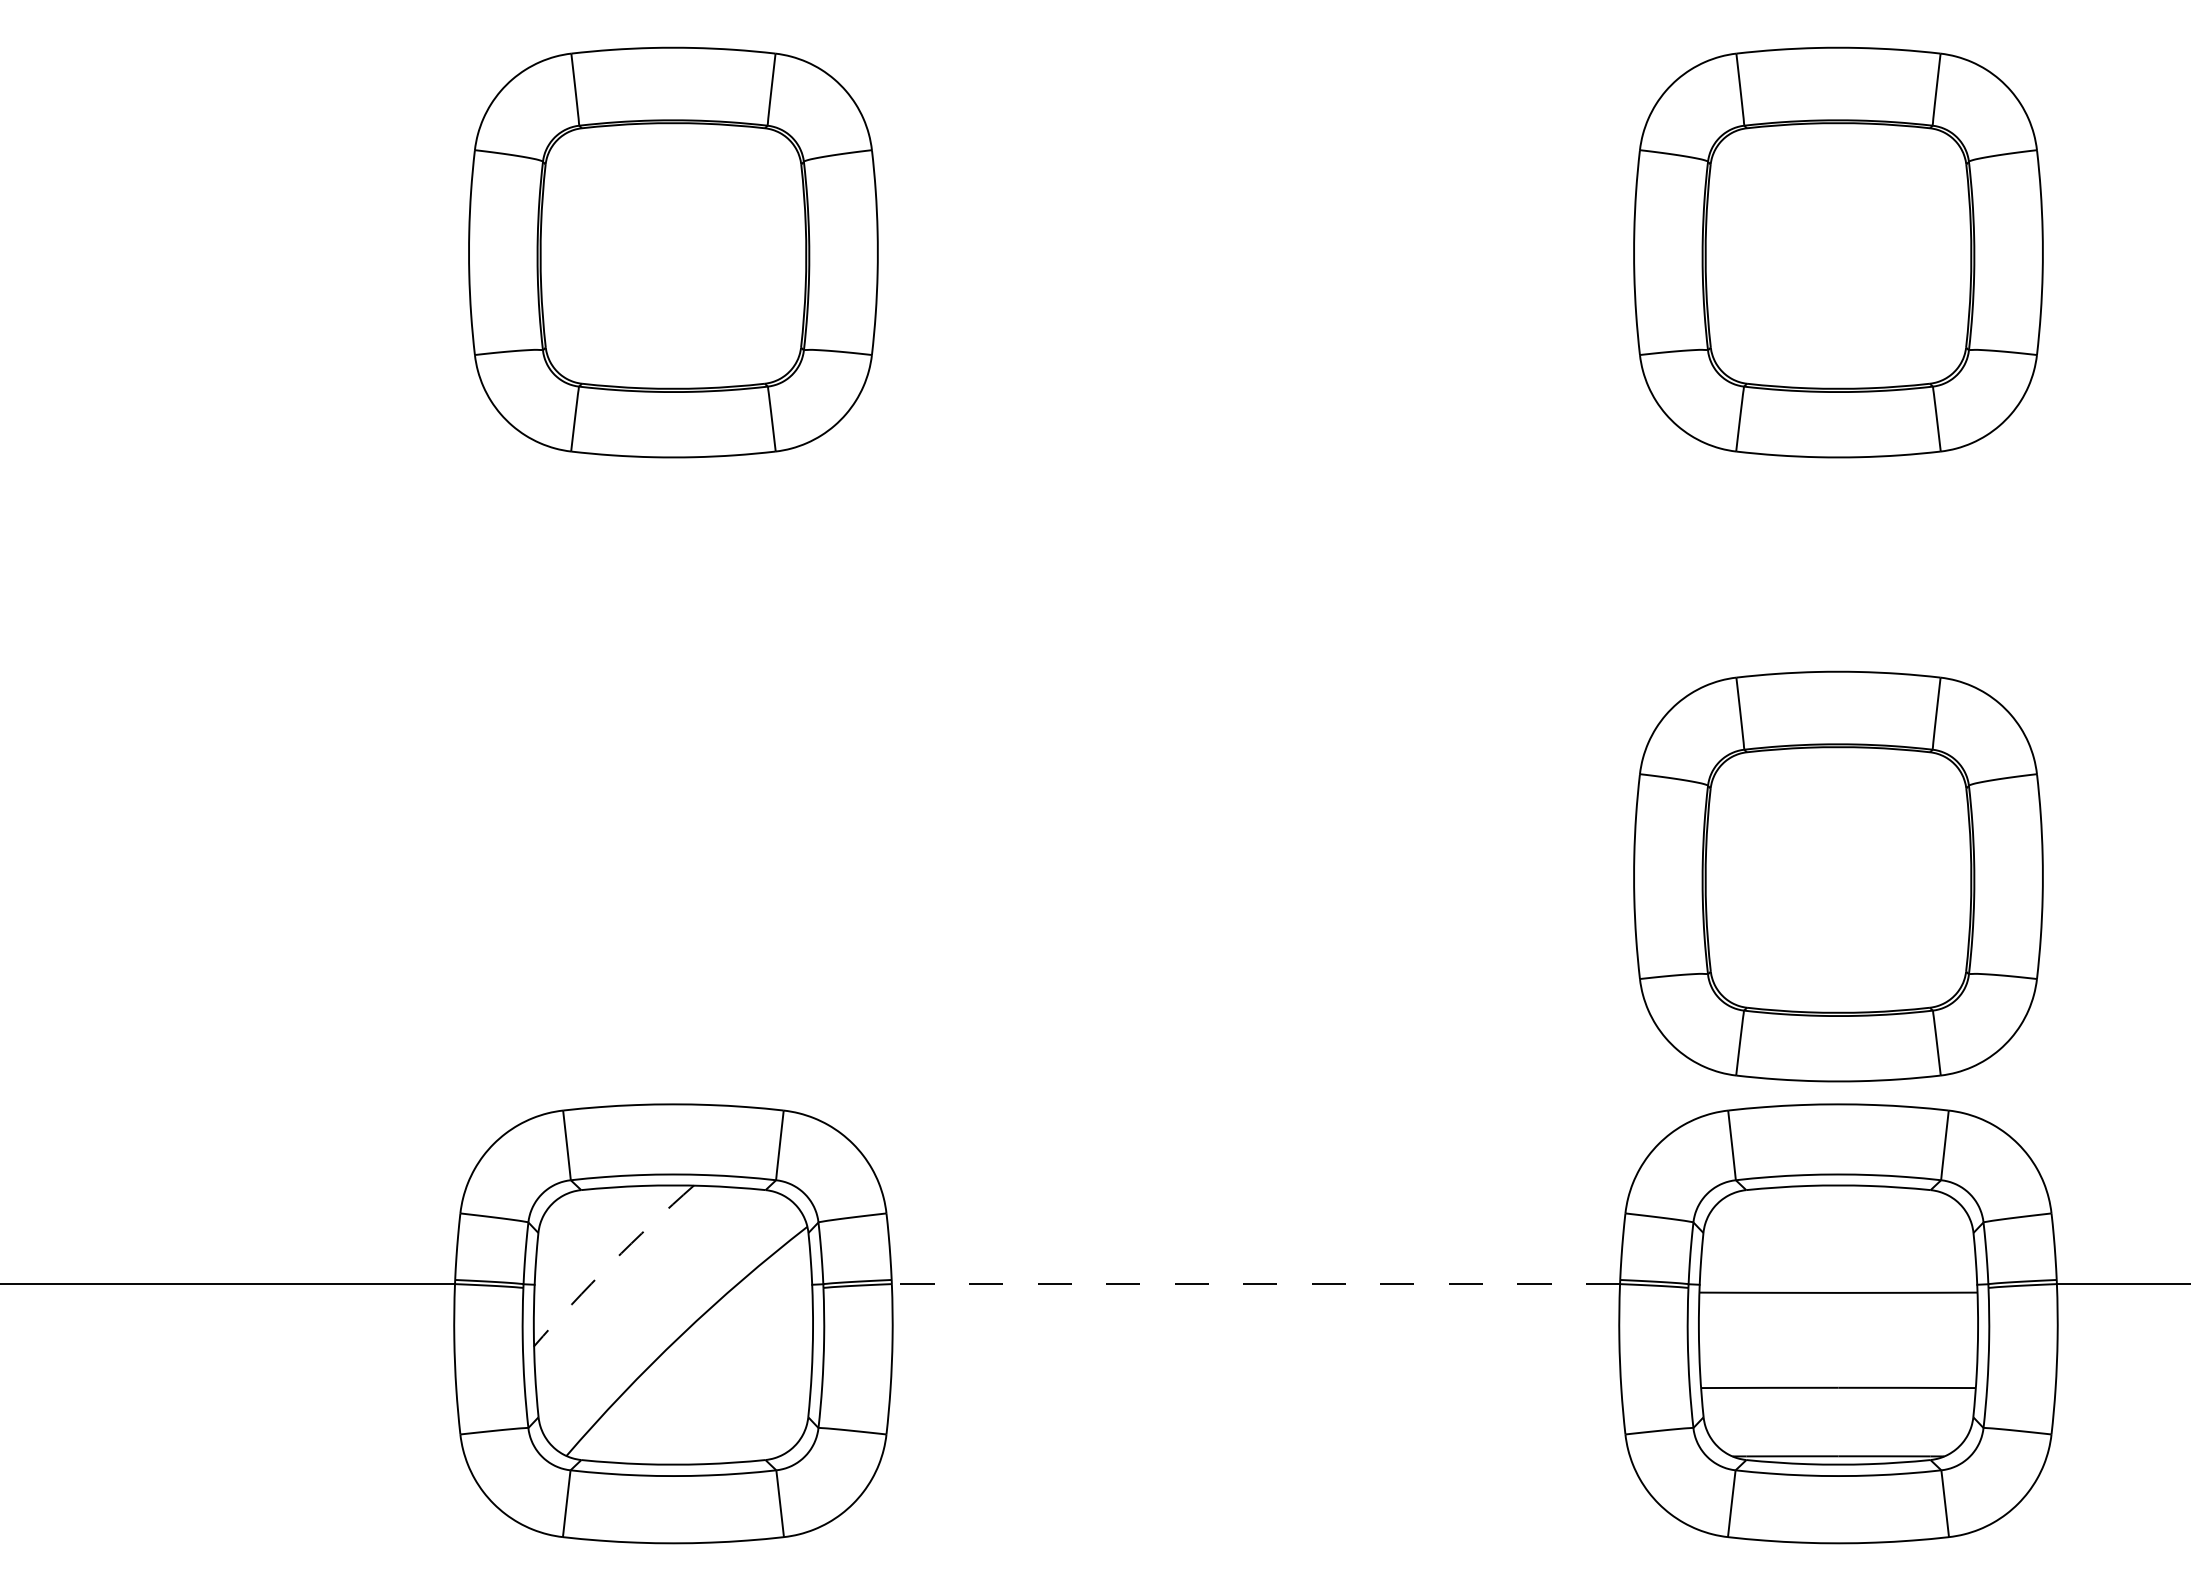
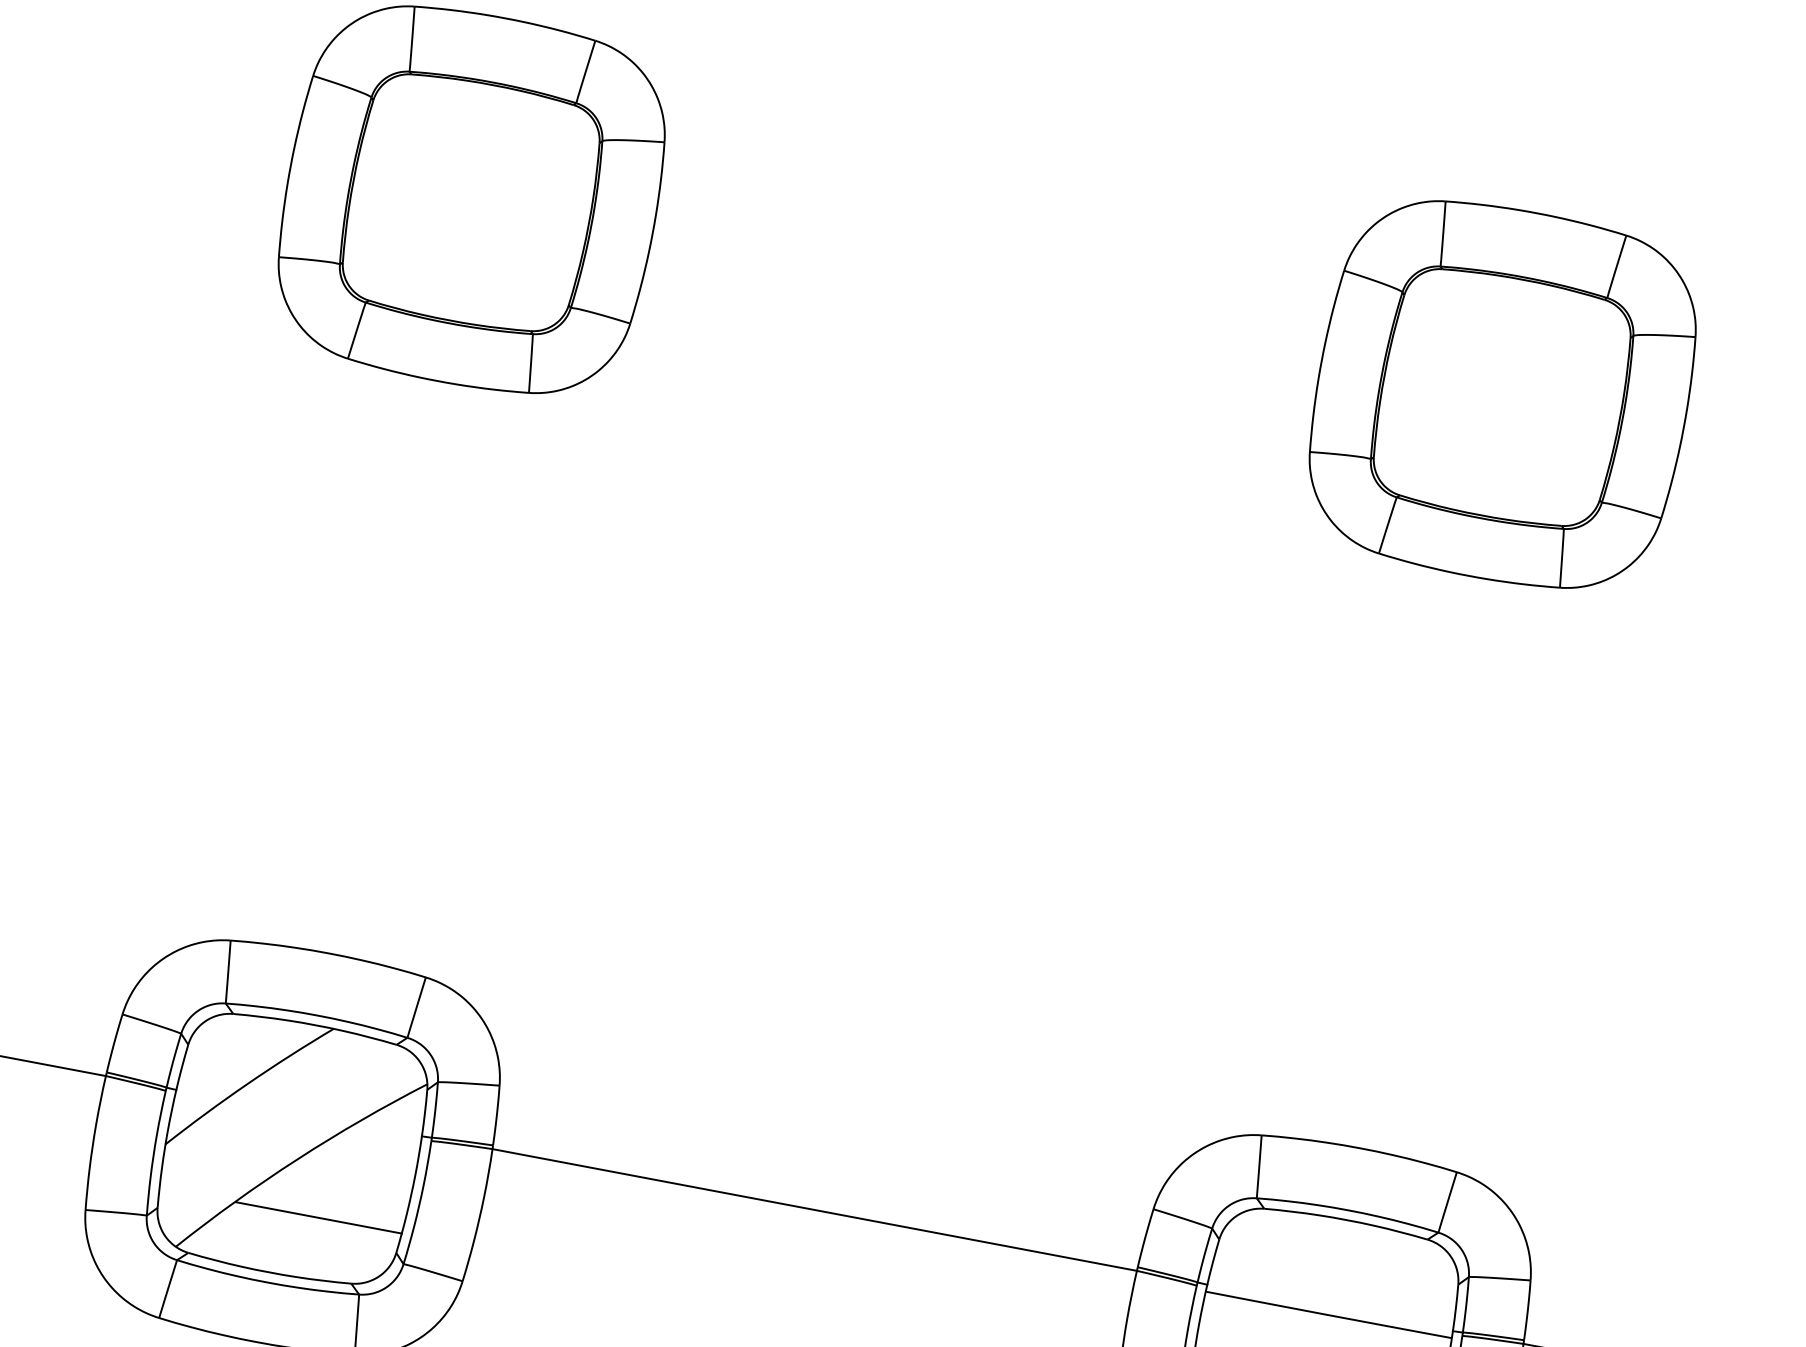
part: (1838, 876) -> (1398, 946), removed
arc: (611, 1263) -> (247, 1083), dashed -> solid
line: (1255, 1284) -> (814, 1210), dashed -> solid
line: (716, 1394) -> (318, 1217), added

